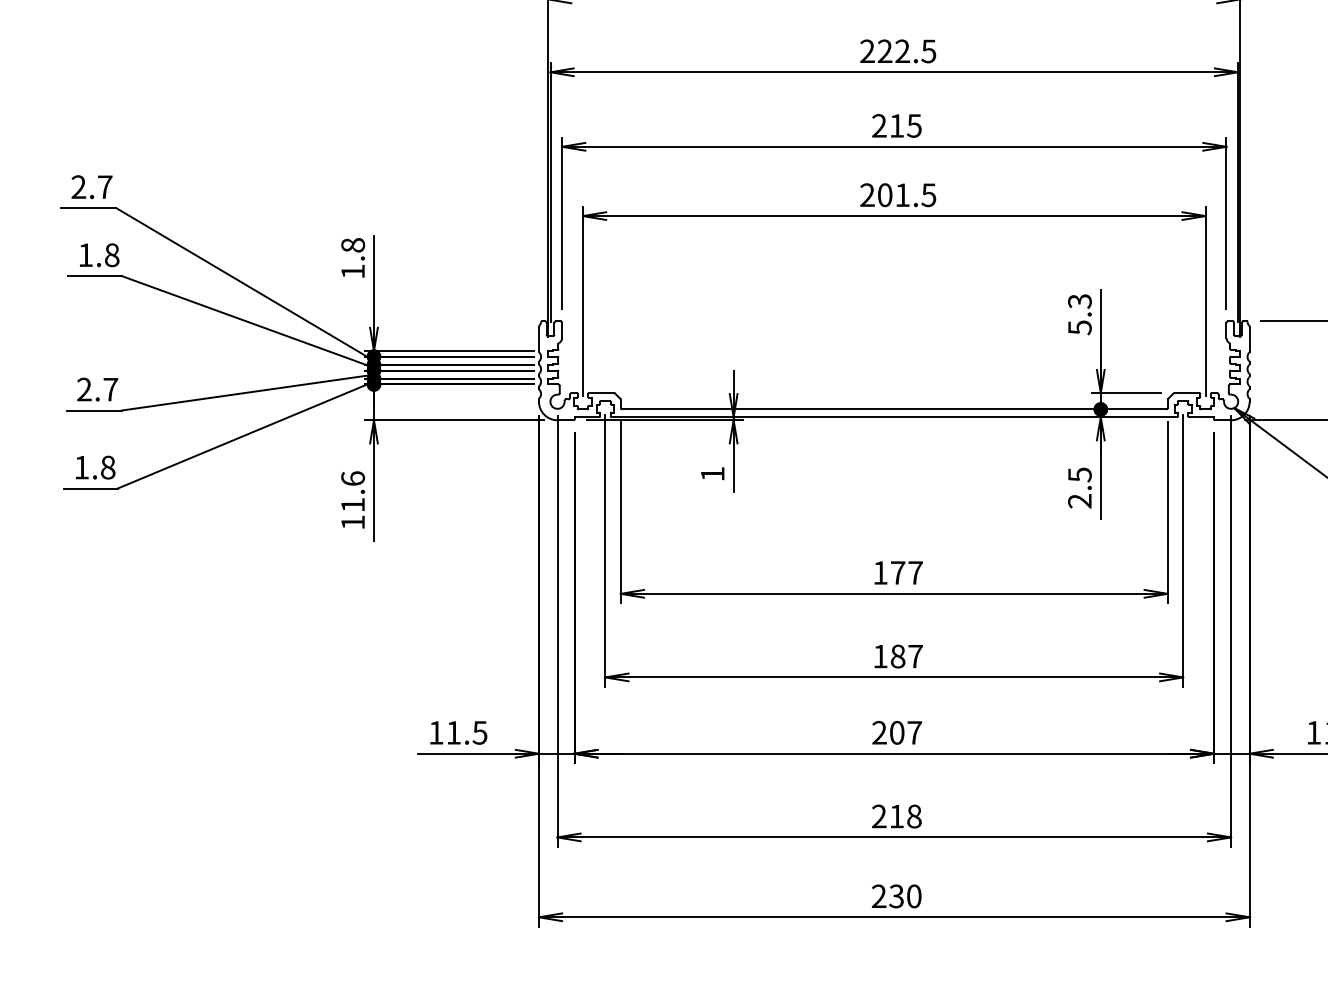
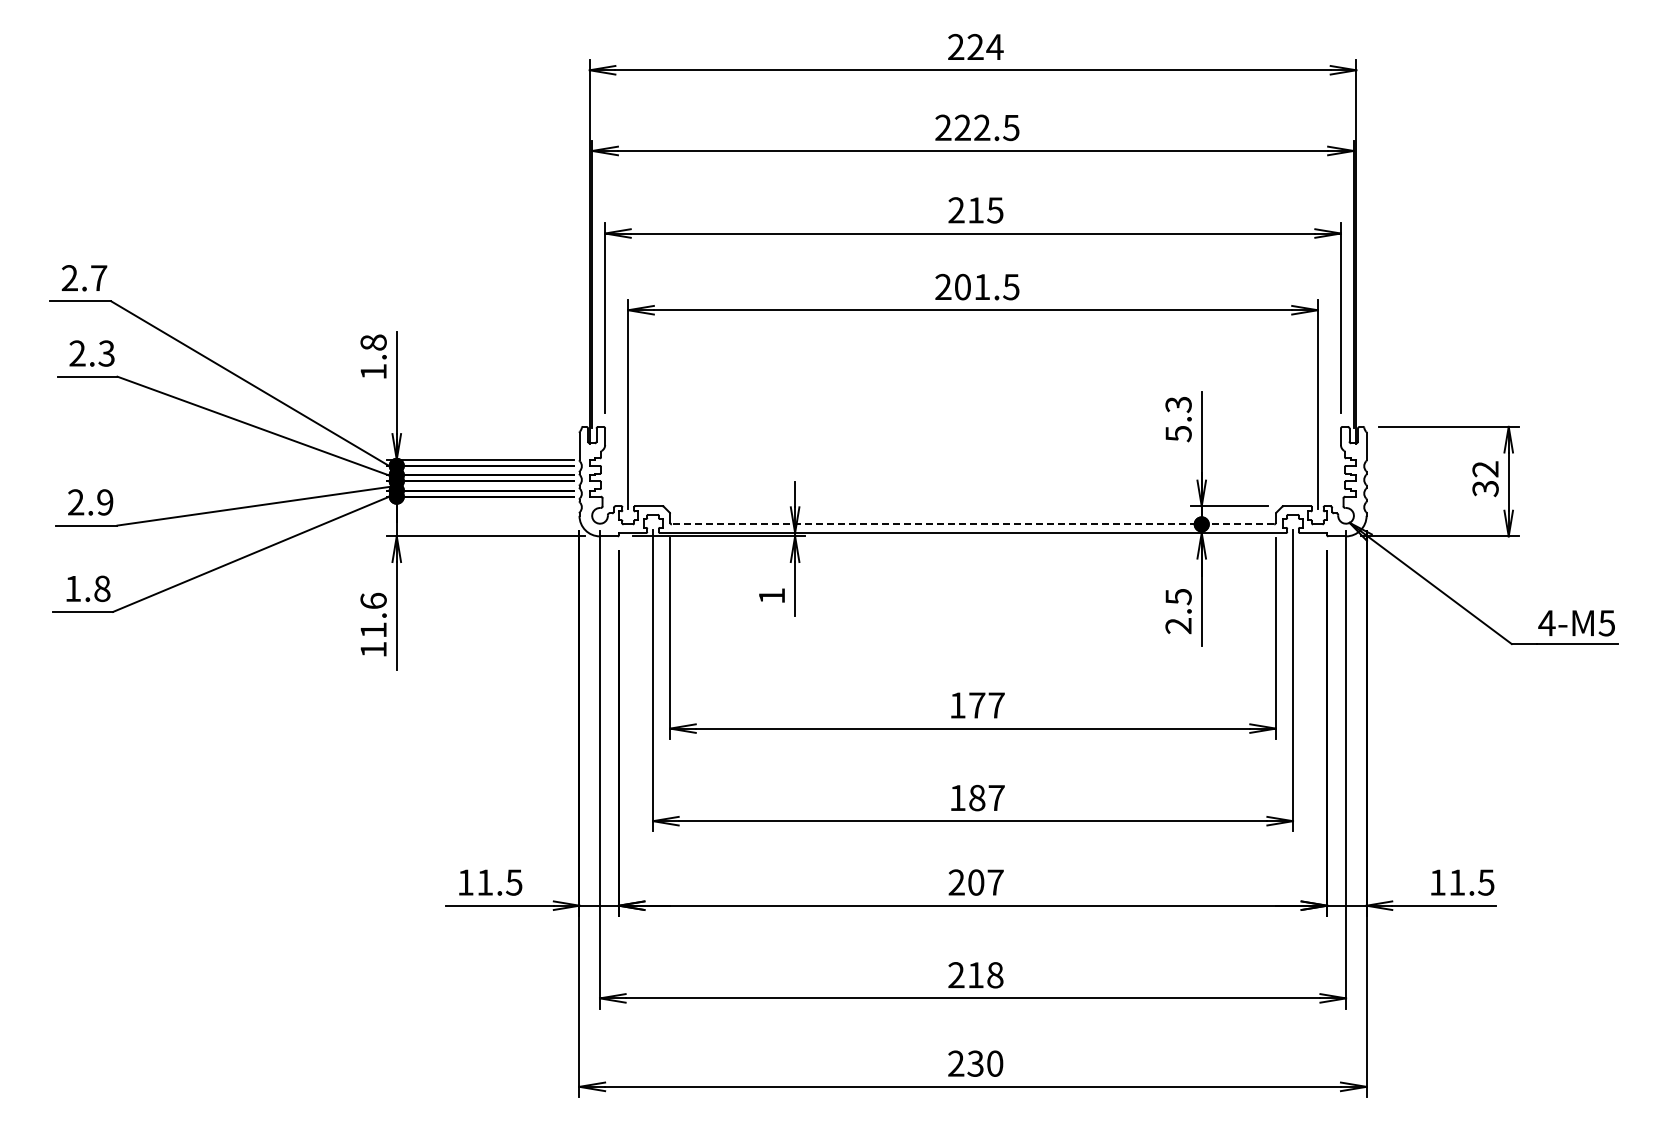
text: (98, 255) -> (91, 353), 1.8 -> 2.3
text: (111, 389) -> (105, 502), 2.7 -> 2.9
line: (893, 409) -> (972, 524), solid -> dashed

